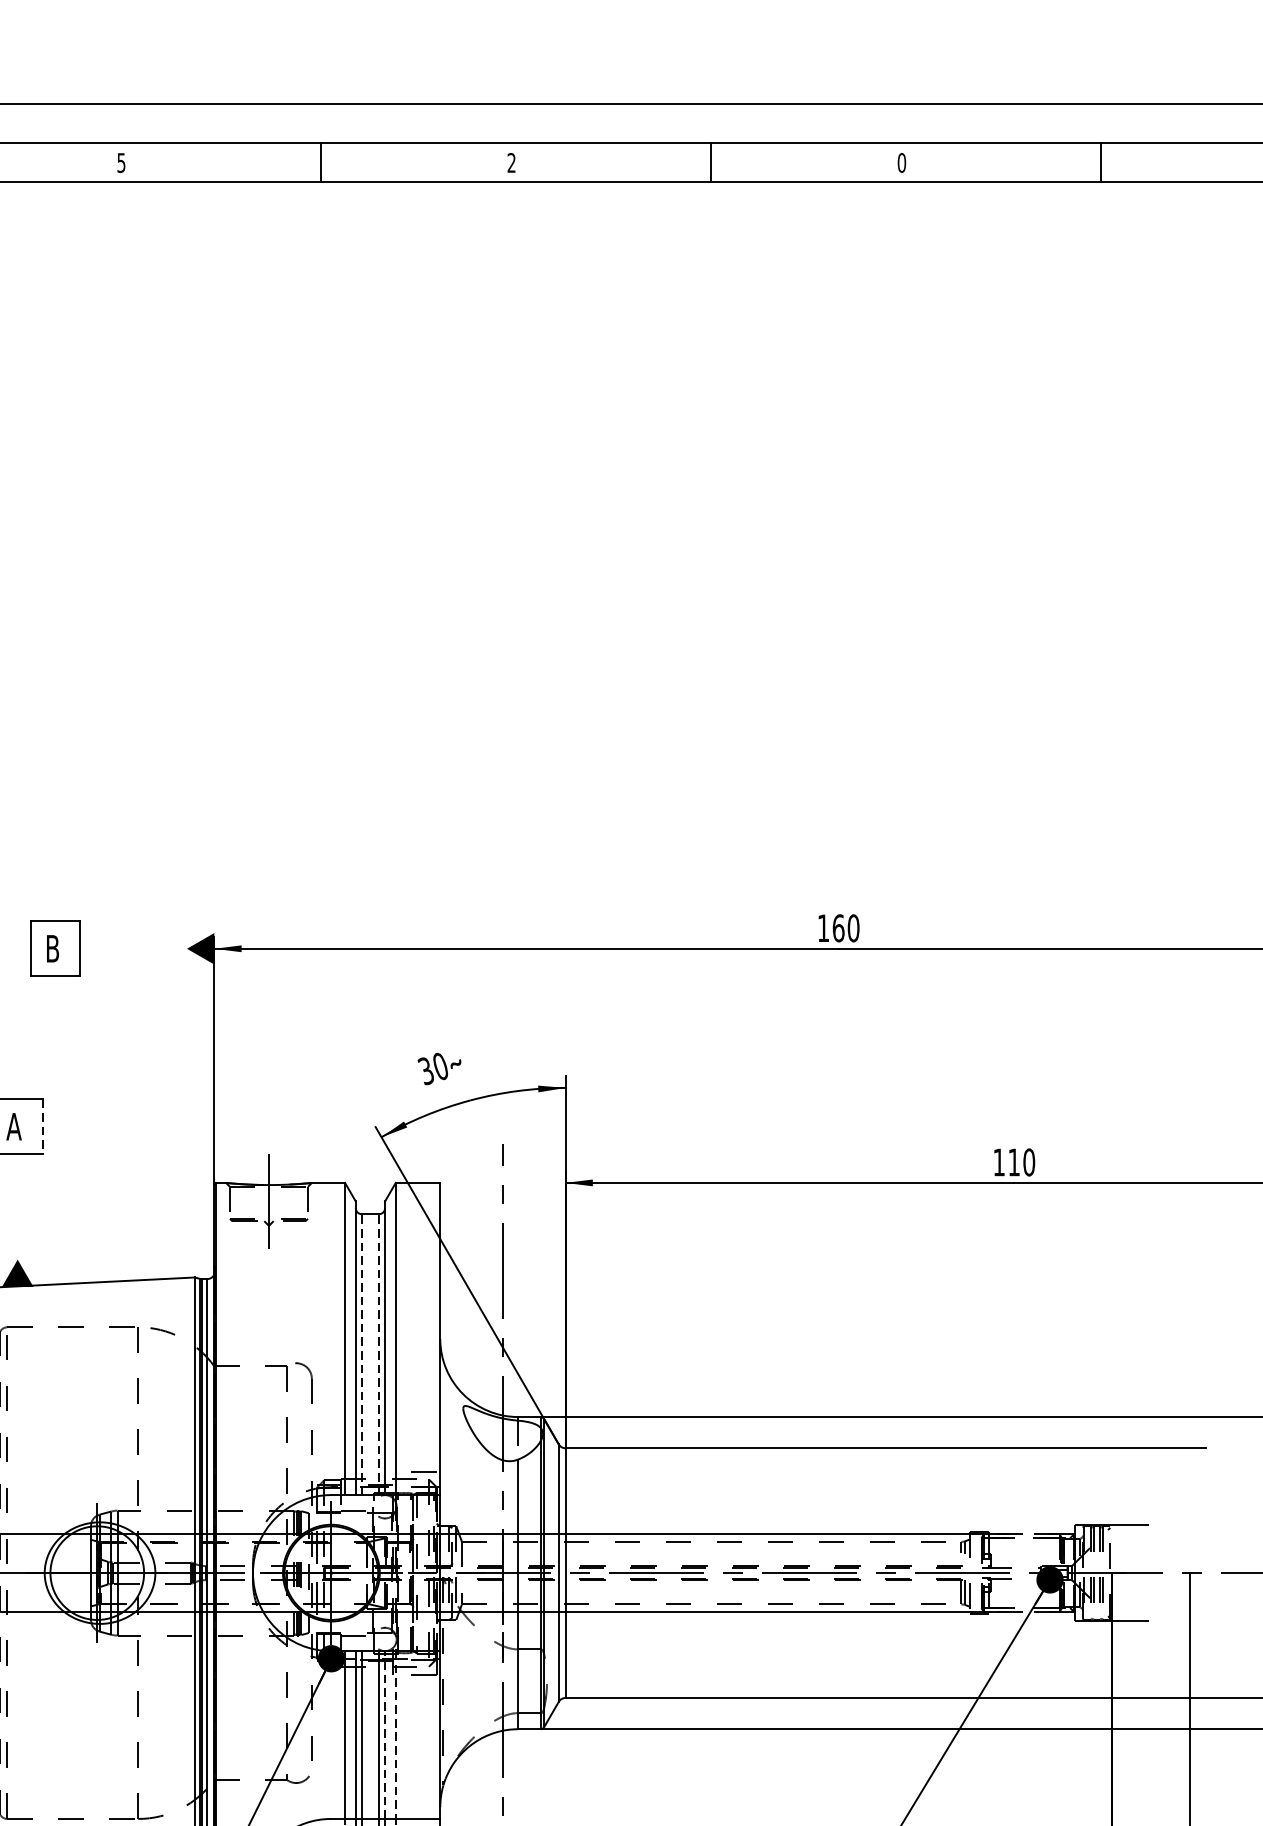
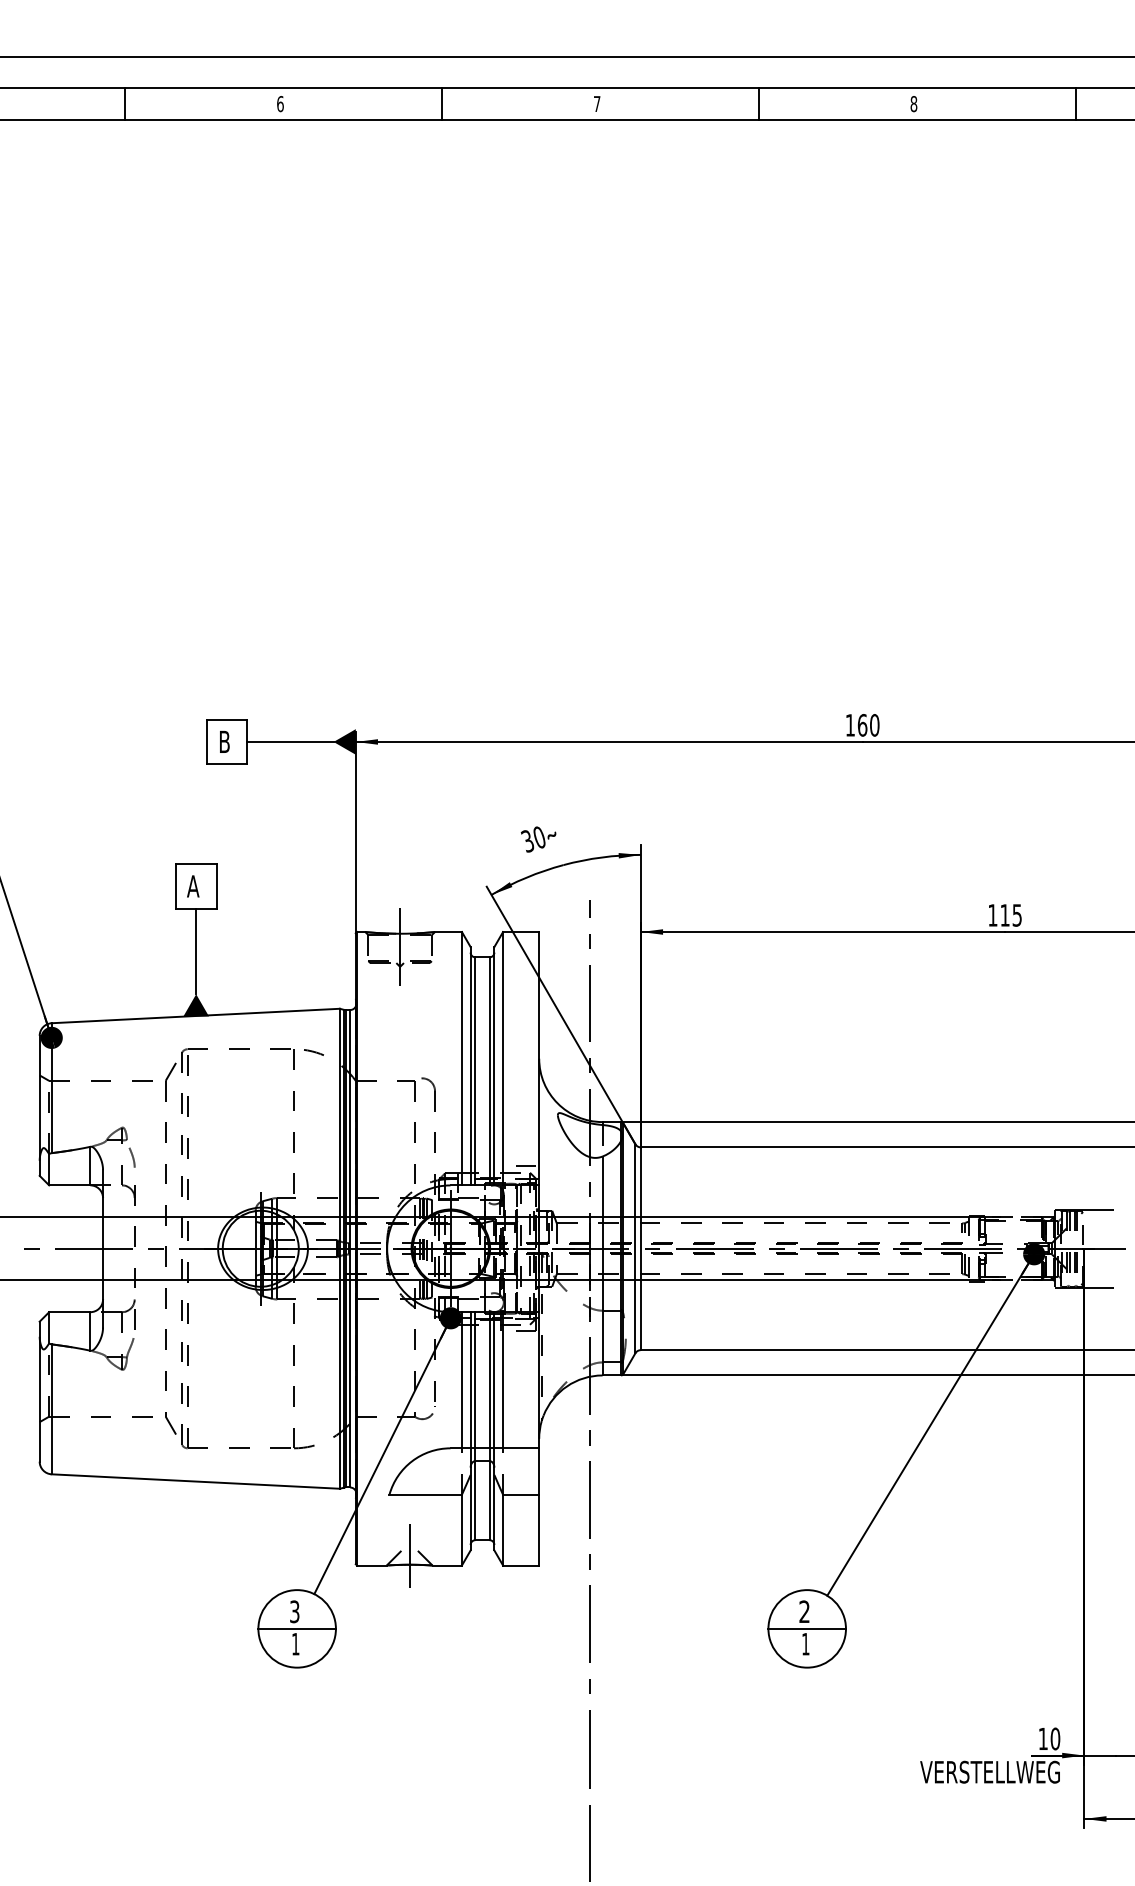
text: (510, 162) -> (596, 103), 2 -> 7
text: (901, 162) -> (913, 103), 0 -> 8
text: (121, 163) -> (280, 104), 5 -> 6
line: (132, 948) -> (289, 741), added
line: (42, 1126) -> (216, 886), dashed -> solid
text: (1029, 1162) -> (1017, 915), 110 -> 115
line: (18, 1206) -> (196, 951), added
line: (361, 1353) -> (475, 1070), dashed -> solid
line: (379, 1353) -> (489, 1070), dashed -> solid
line: (385, 1734) -> (494, 1379), dashed -> solid
line: (396, 1735) -> (503, 1380), dashed -> solid

